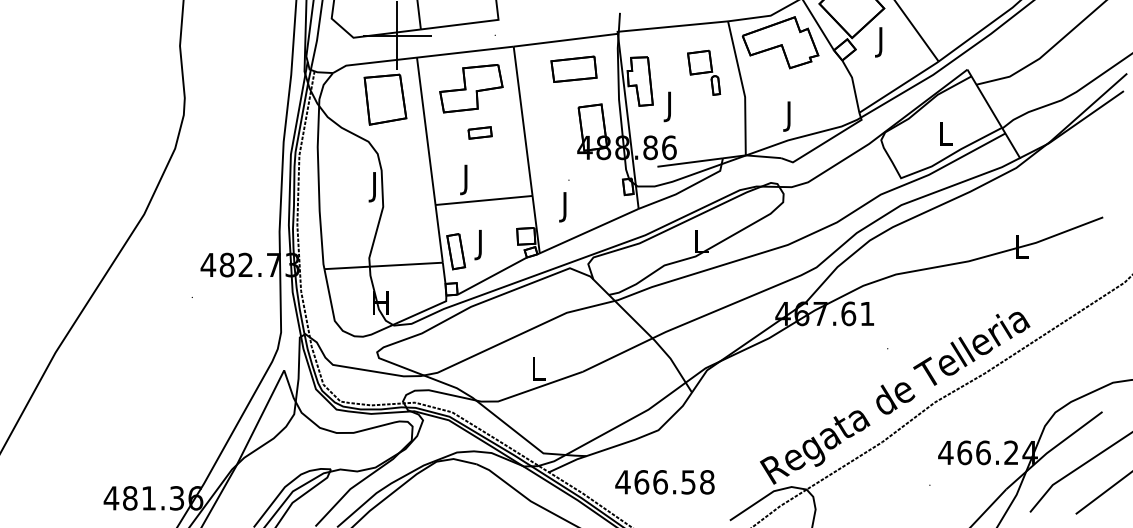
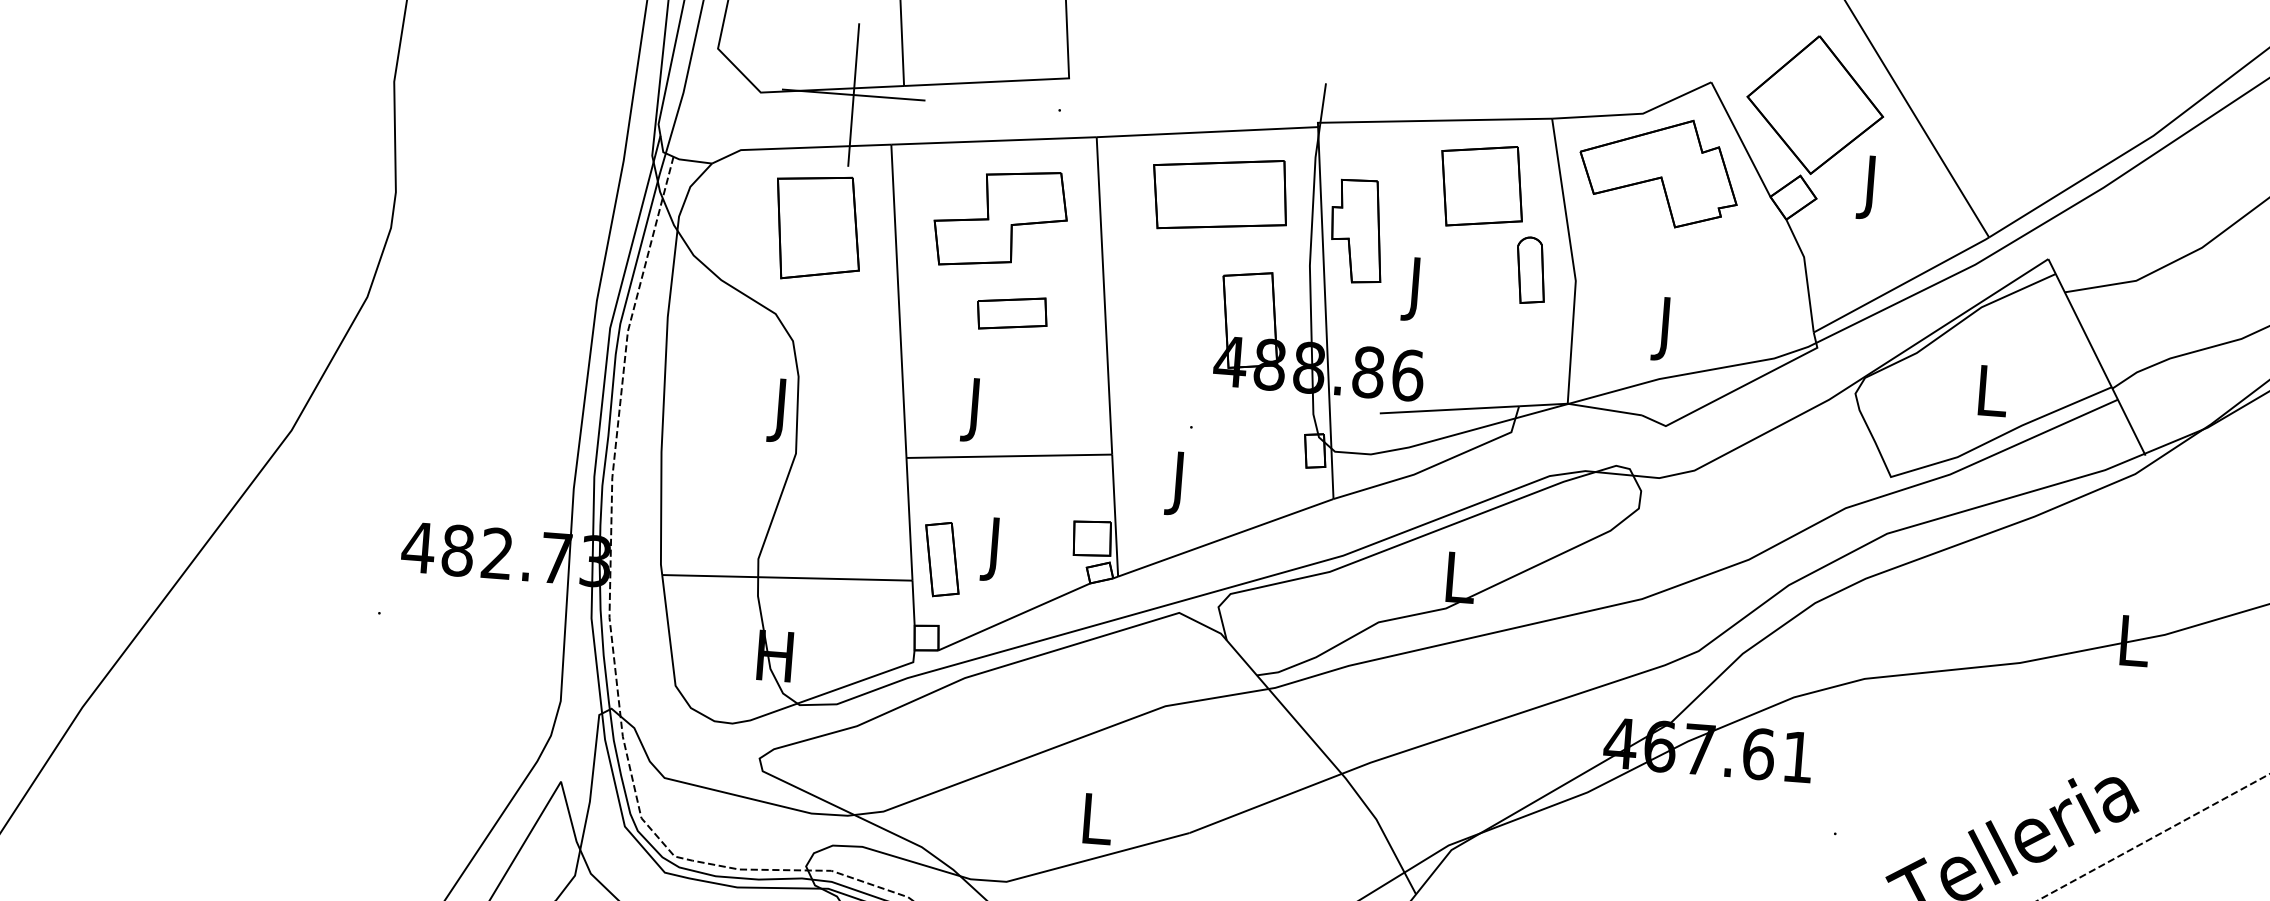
part: (573, 69) -> (1218, 195), size x1.43
part: (703, 72) -> (1492, 222), size x1.67
part: (479, 132) -> (1010, 312), size x1.43

